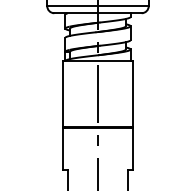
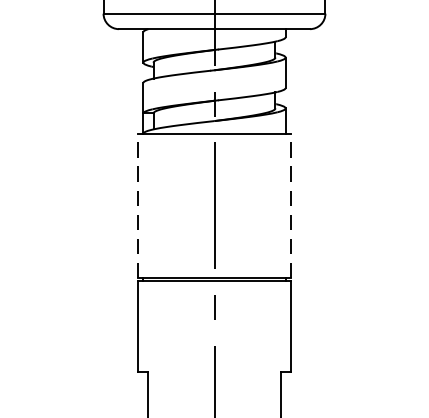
line: (63, 94) -> (139, 206), solid -> dashed
line: (132, 94) -> (289, 206), solid -> dashed

